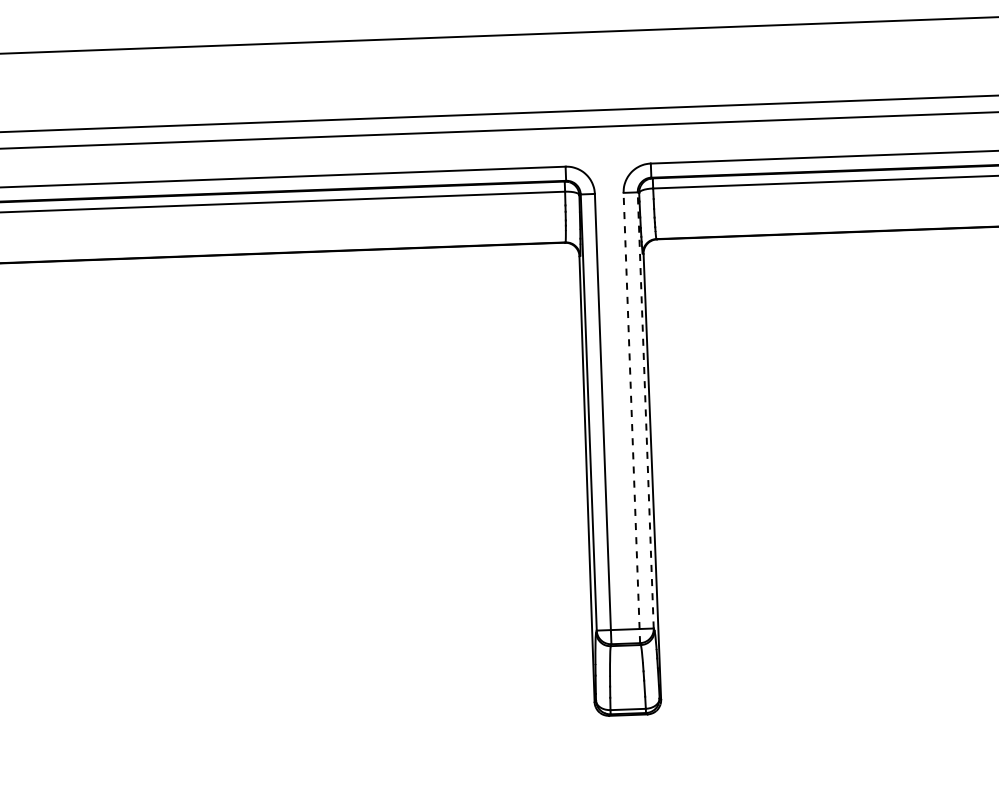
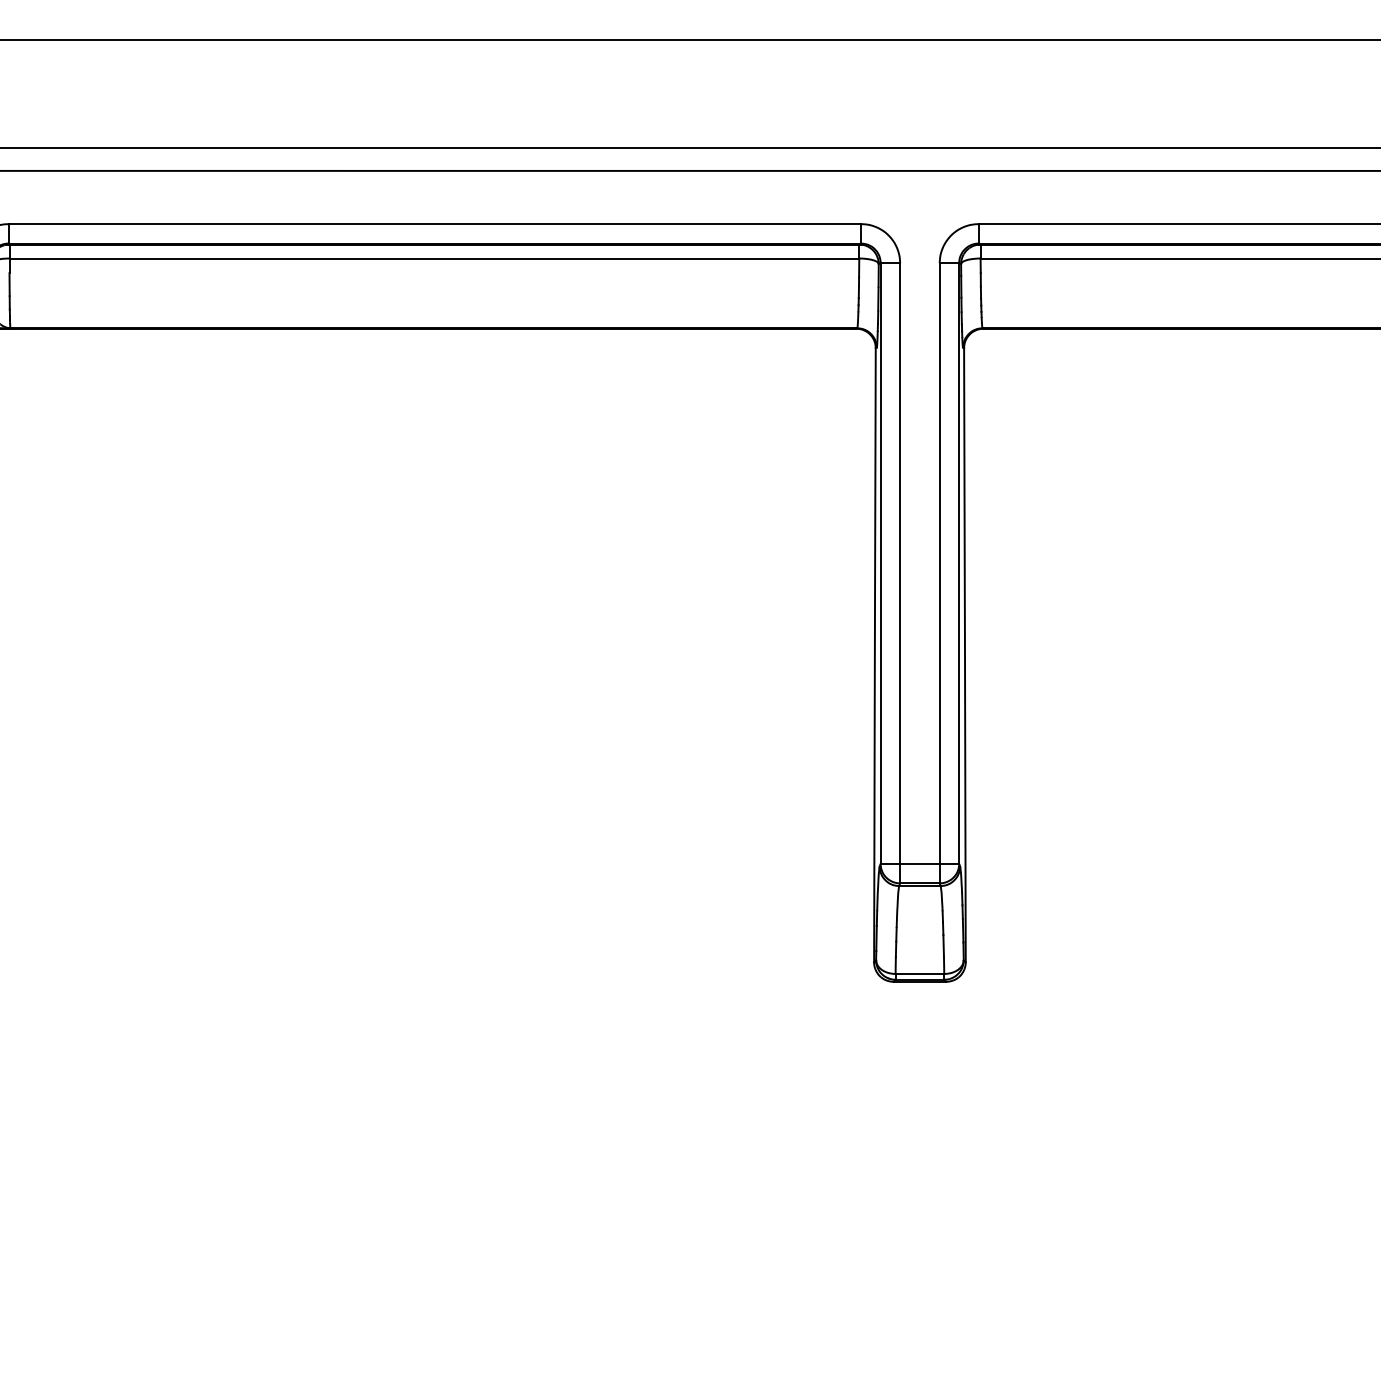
line: (645, 410) -> (959, 563), dashed -> solid
line: (631, 417) -> (939, 572), dashed -> solid

